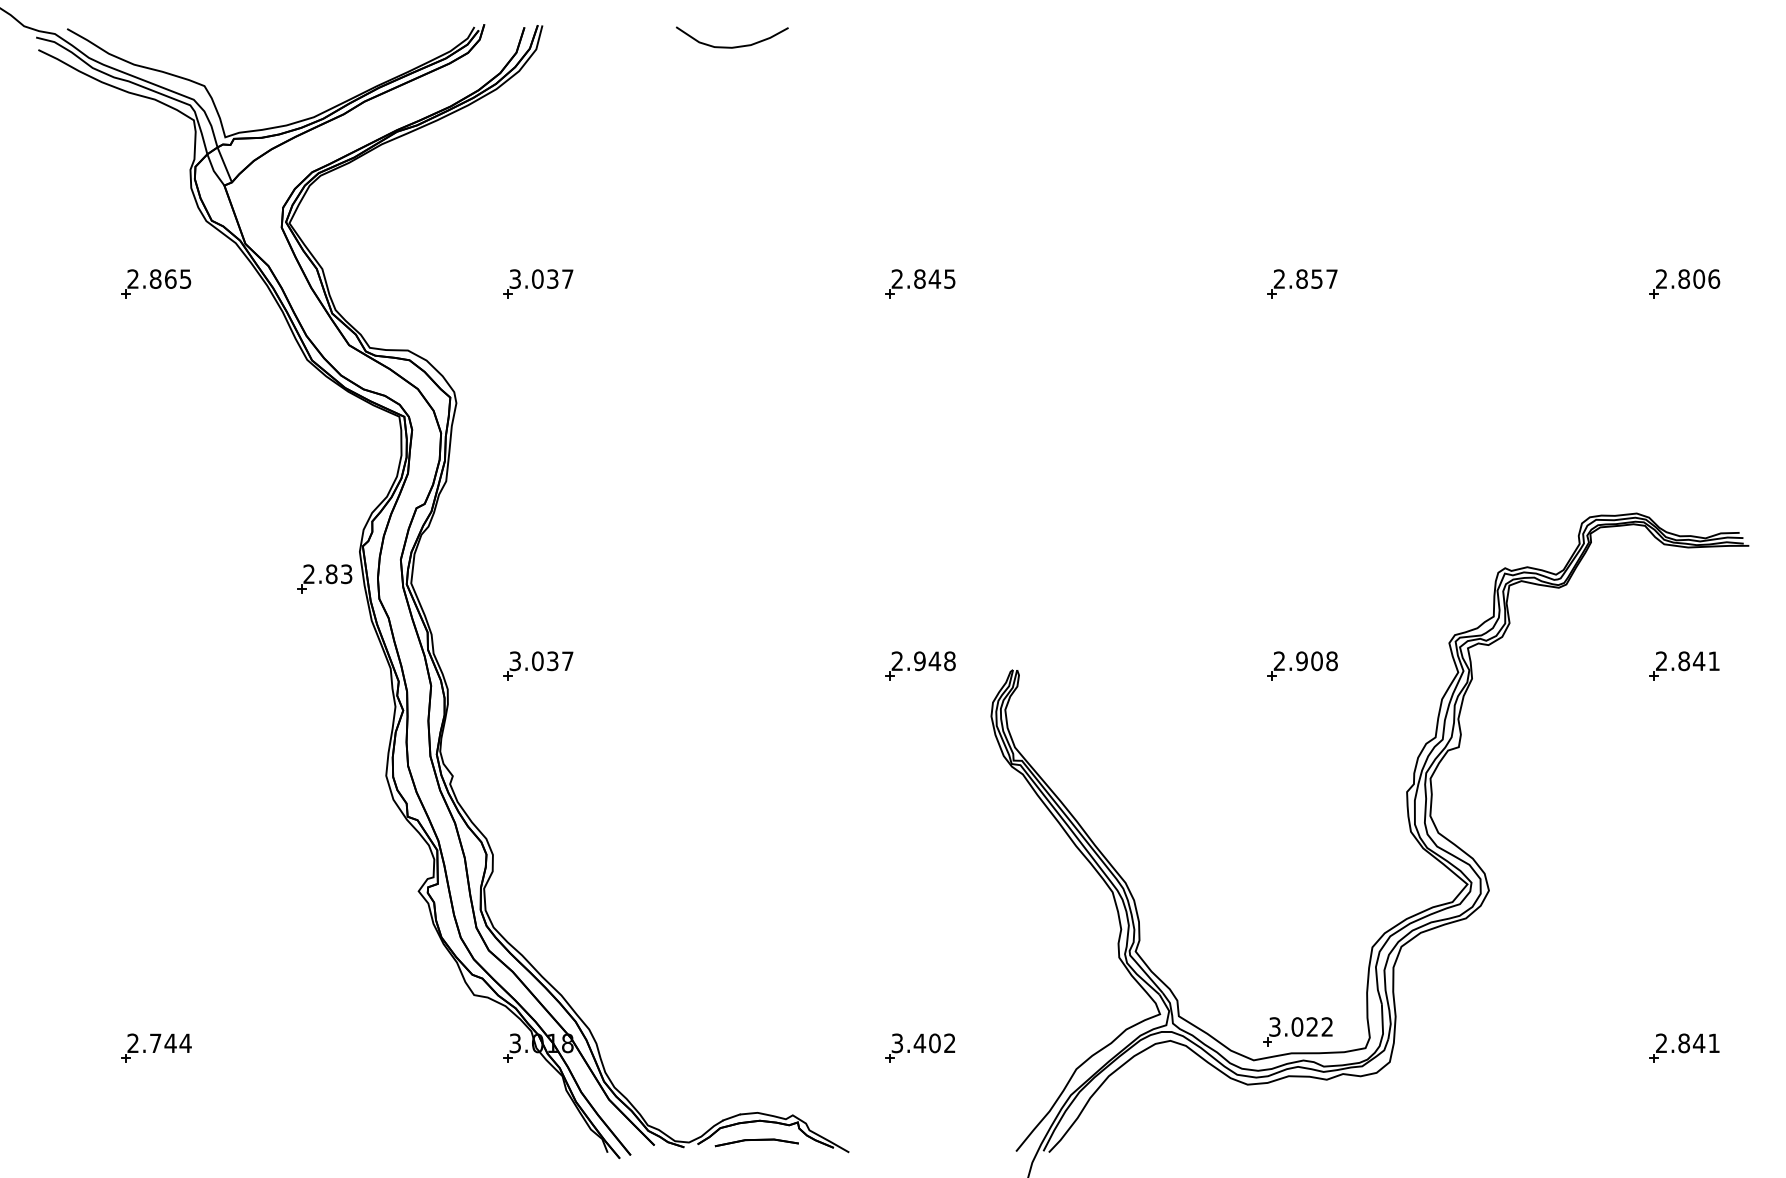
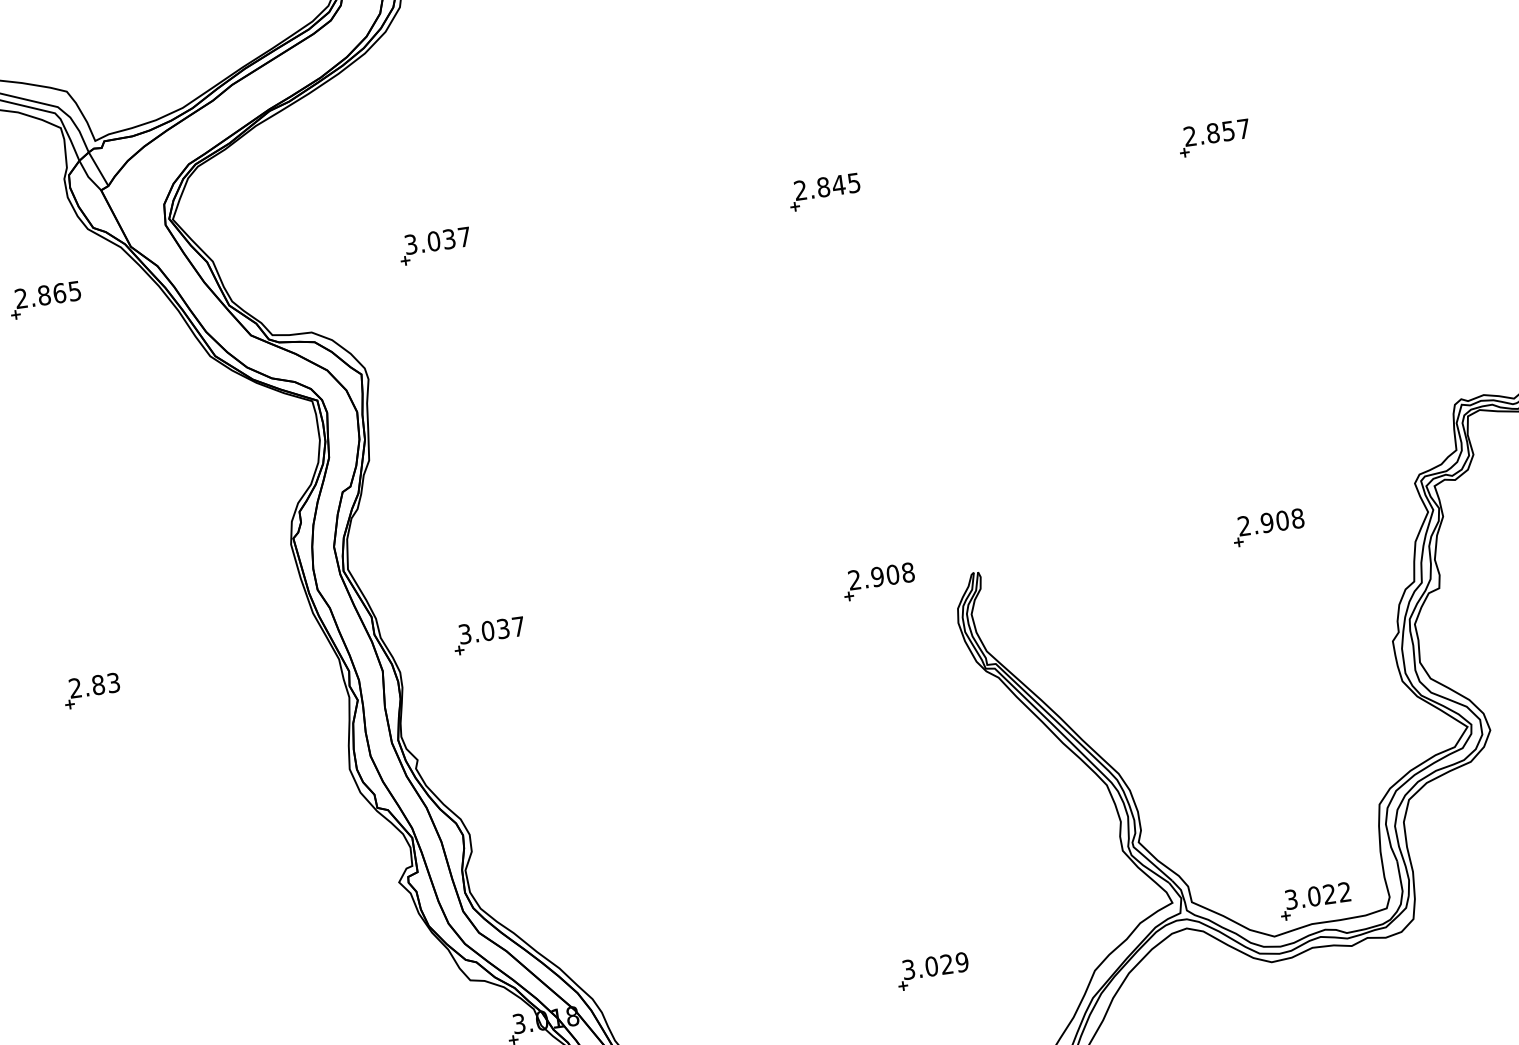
part: (324, 578) -> (91, 690), moved
text: (934, 661) -> (892, 575), 2.948 -> 2.908
text: (934, 1043) -> (946, 964), 3.402 -> 3.029

